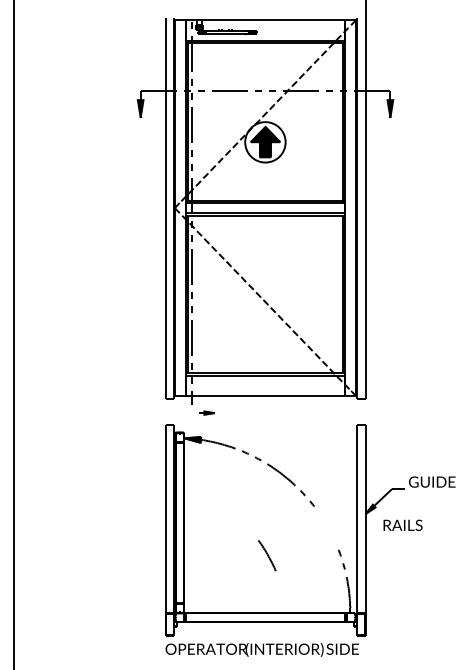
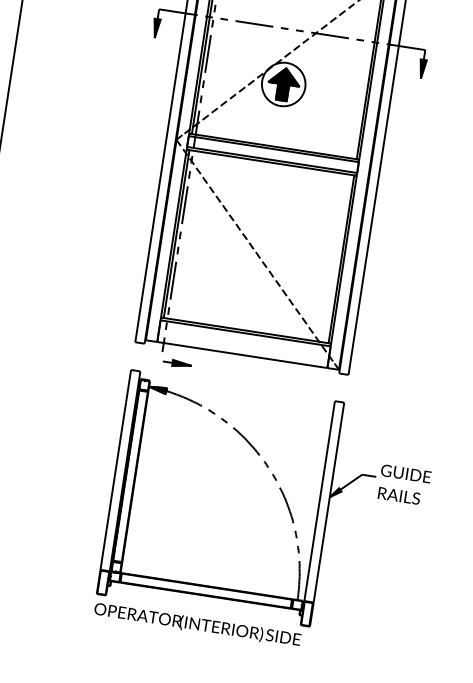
part: (206, 412) -> (176, 362), size x1.67
text: (402, 524) -> (398, 494), moved
part: (267, 555) -> (287, 505), moved

